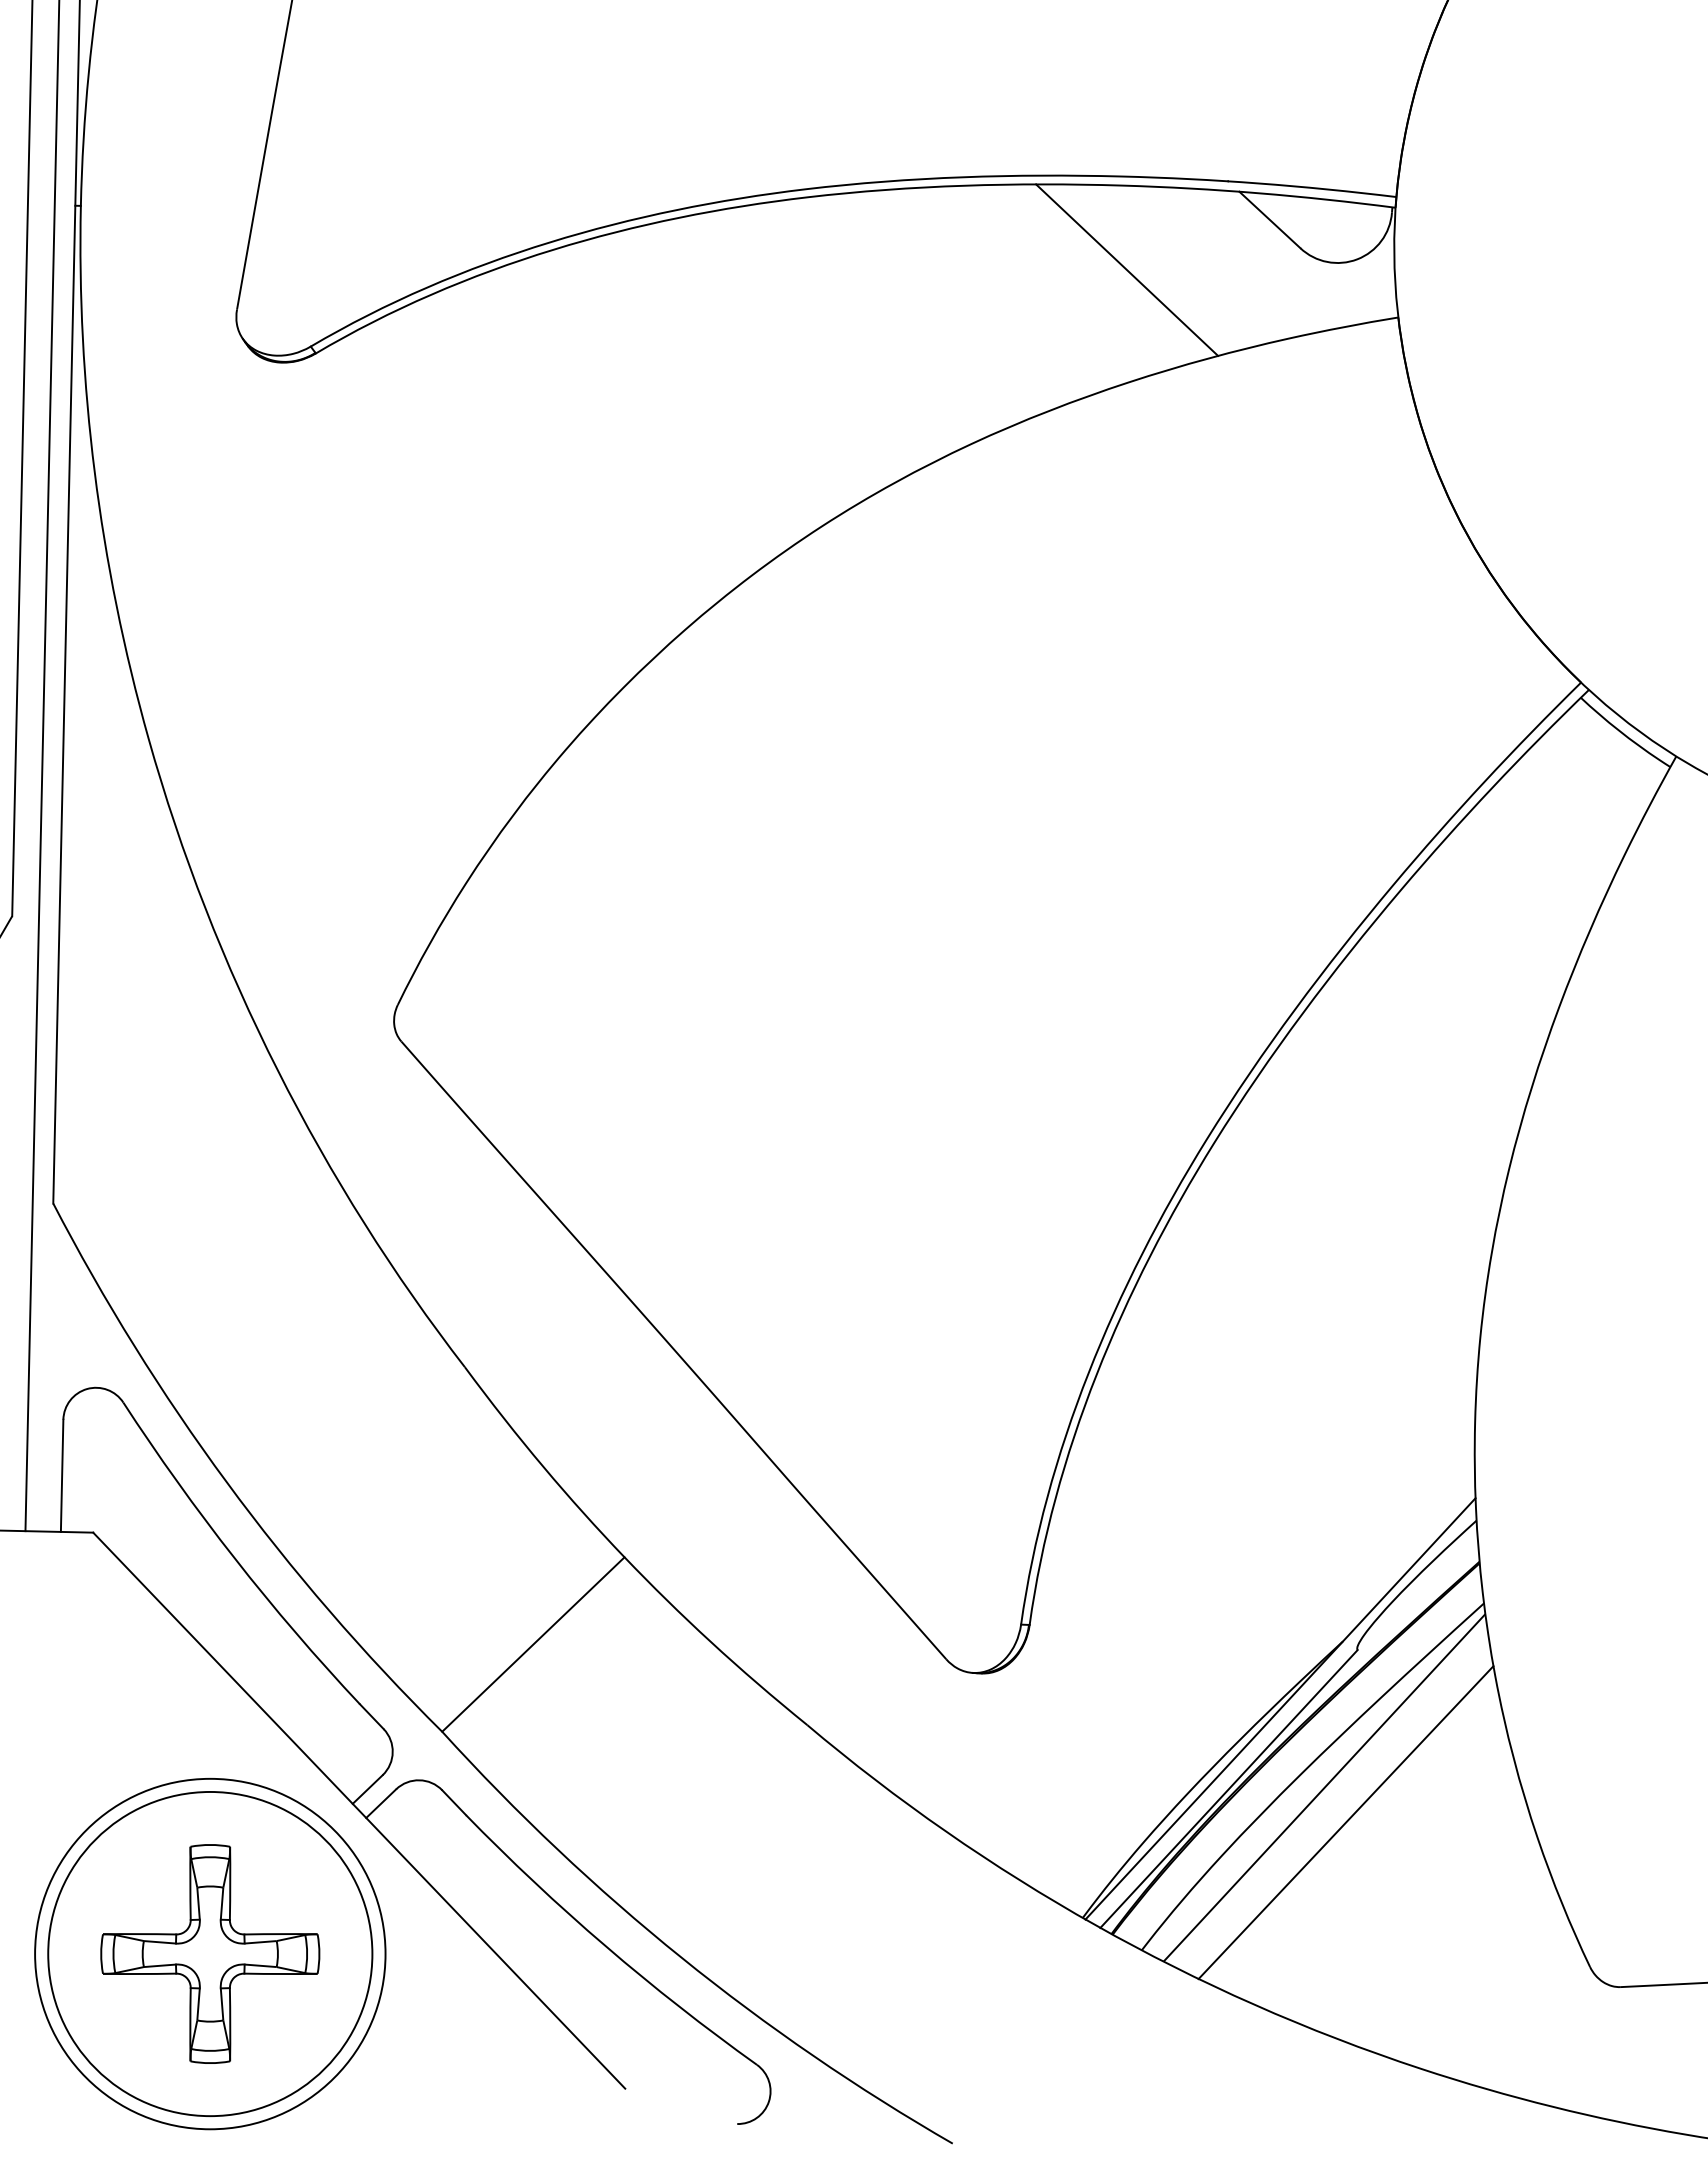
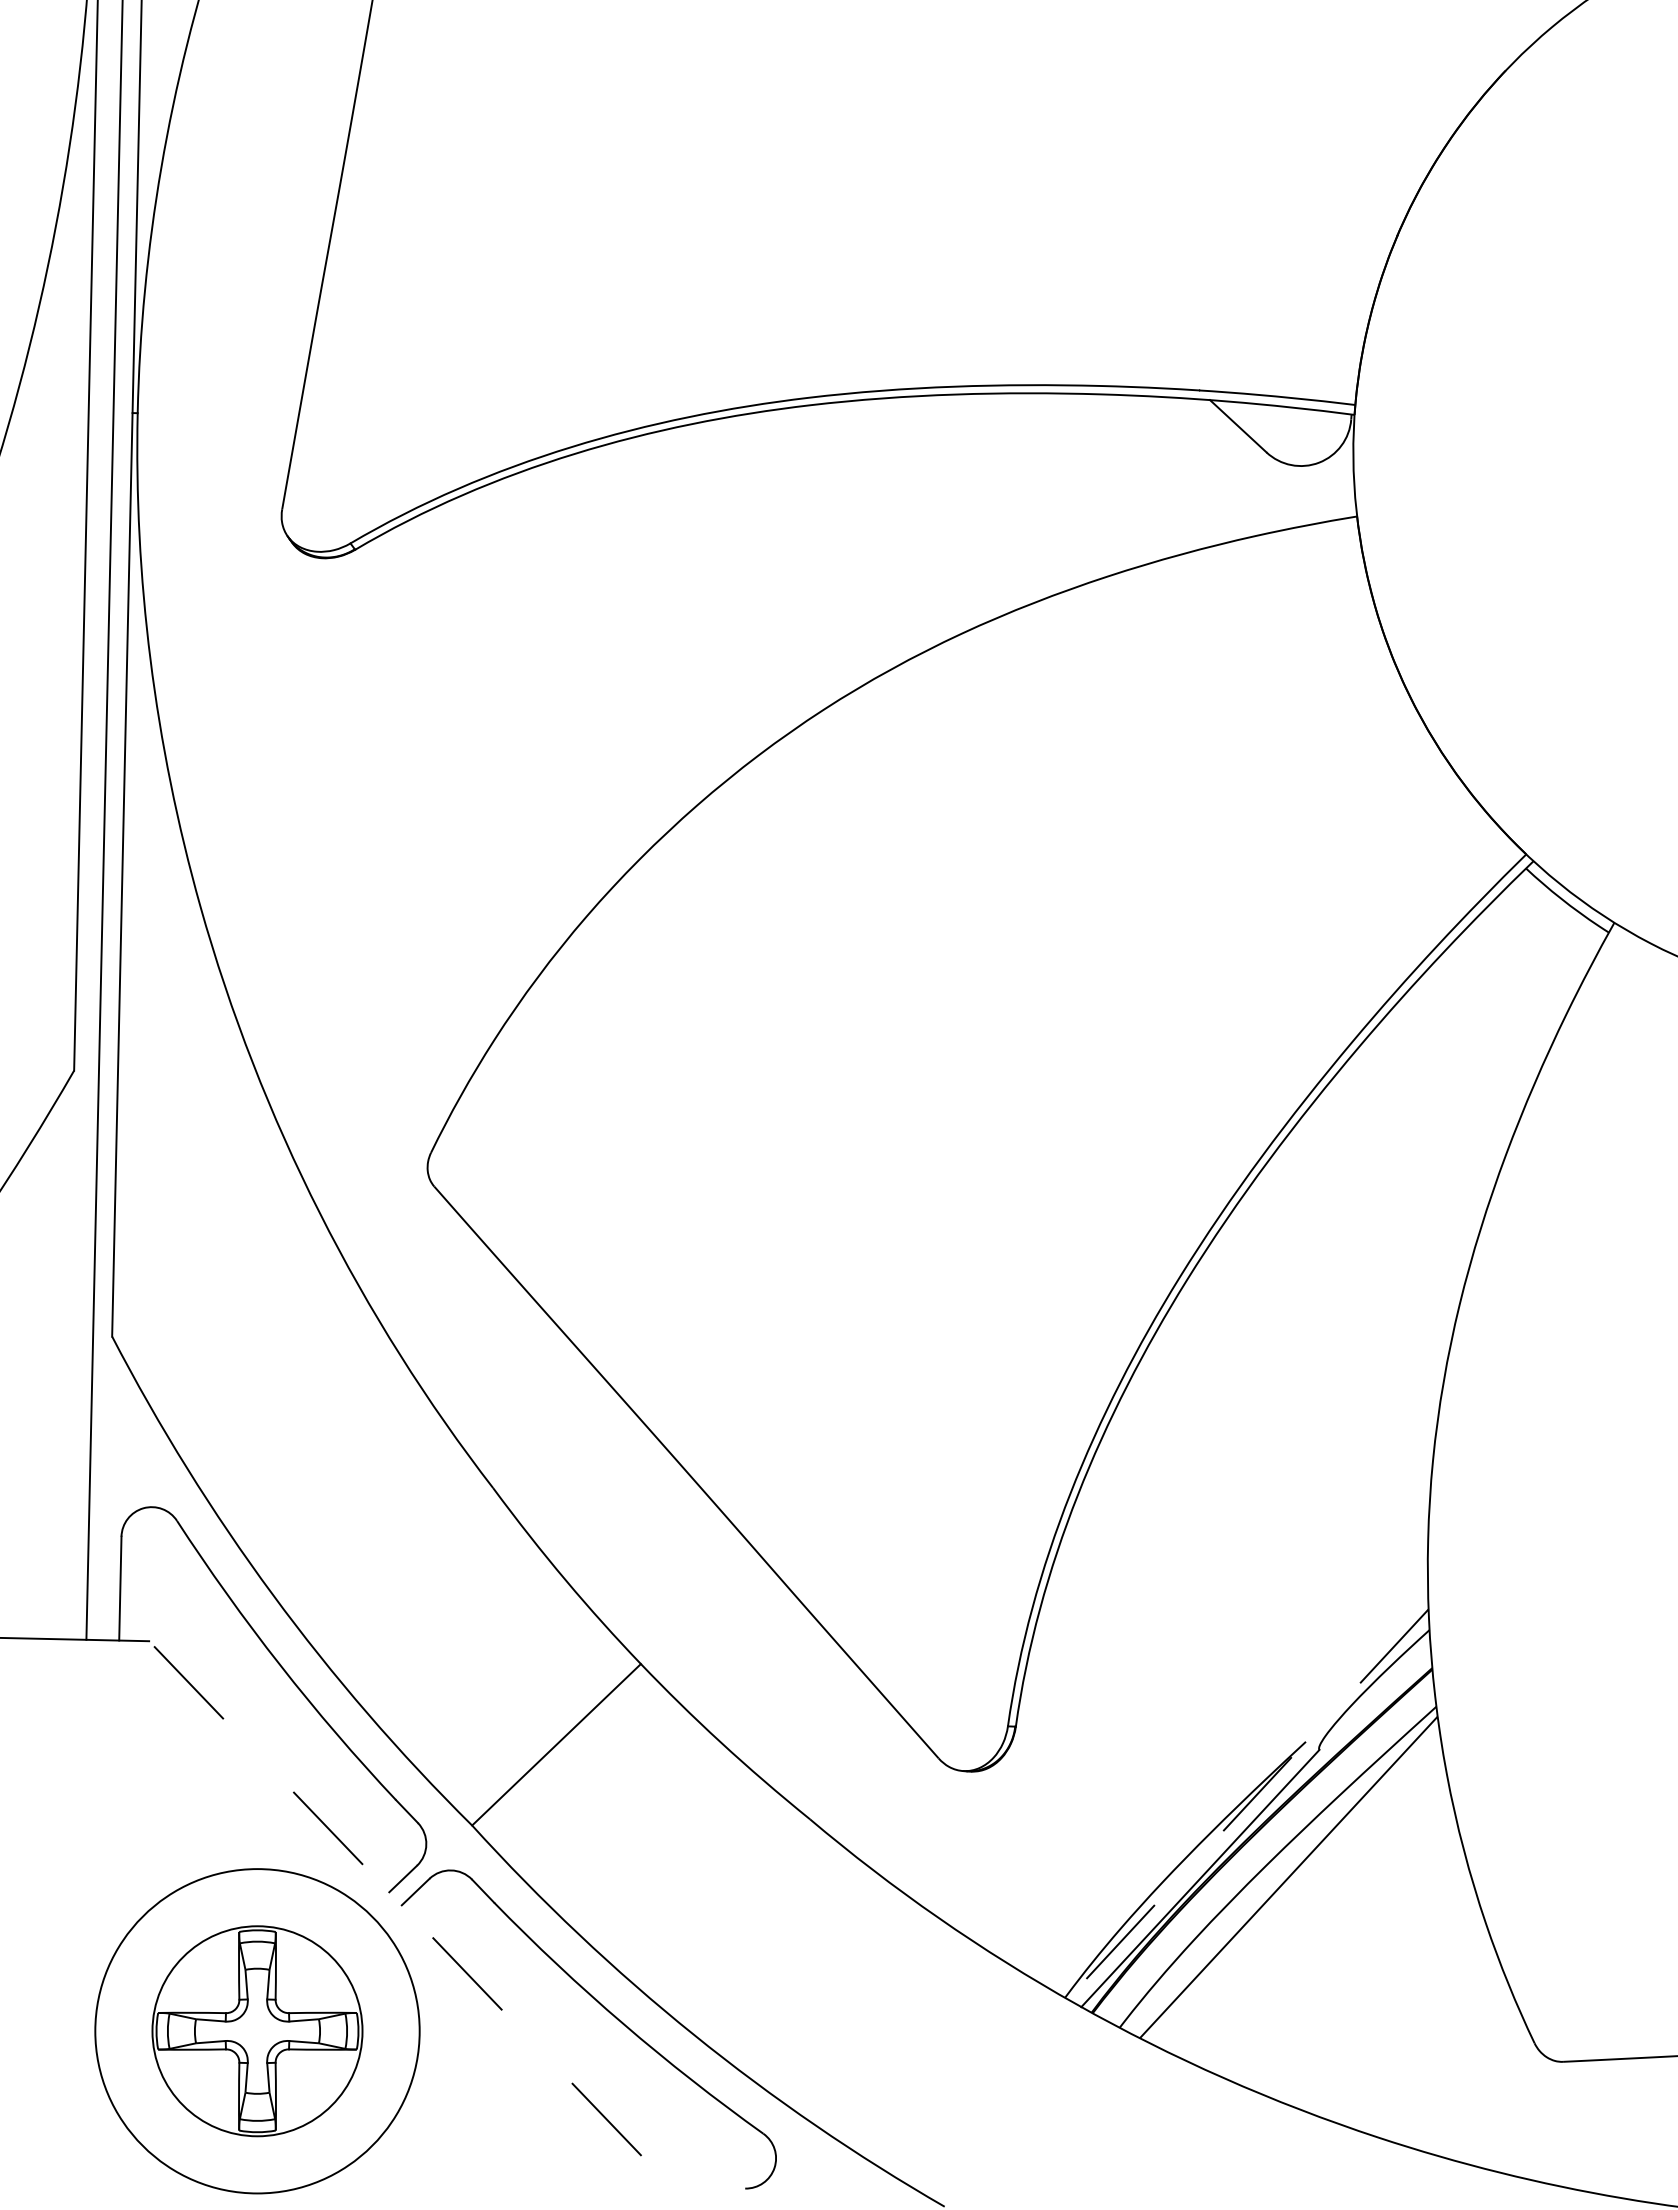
line: (1126, 269) -> (1105, 472), removed
line: (1280, 1709) -> (1248, 1804), solid -> dashed
line: (359, 1810) -> (395, 1898), solid -> dashed
line: (1345, 1822) -> (1308, 1909), removed
circle: (210, 1954) -> (257, 2031), size x0.7

